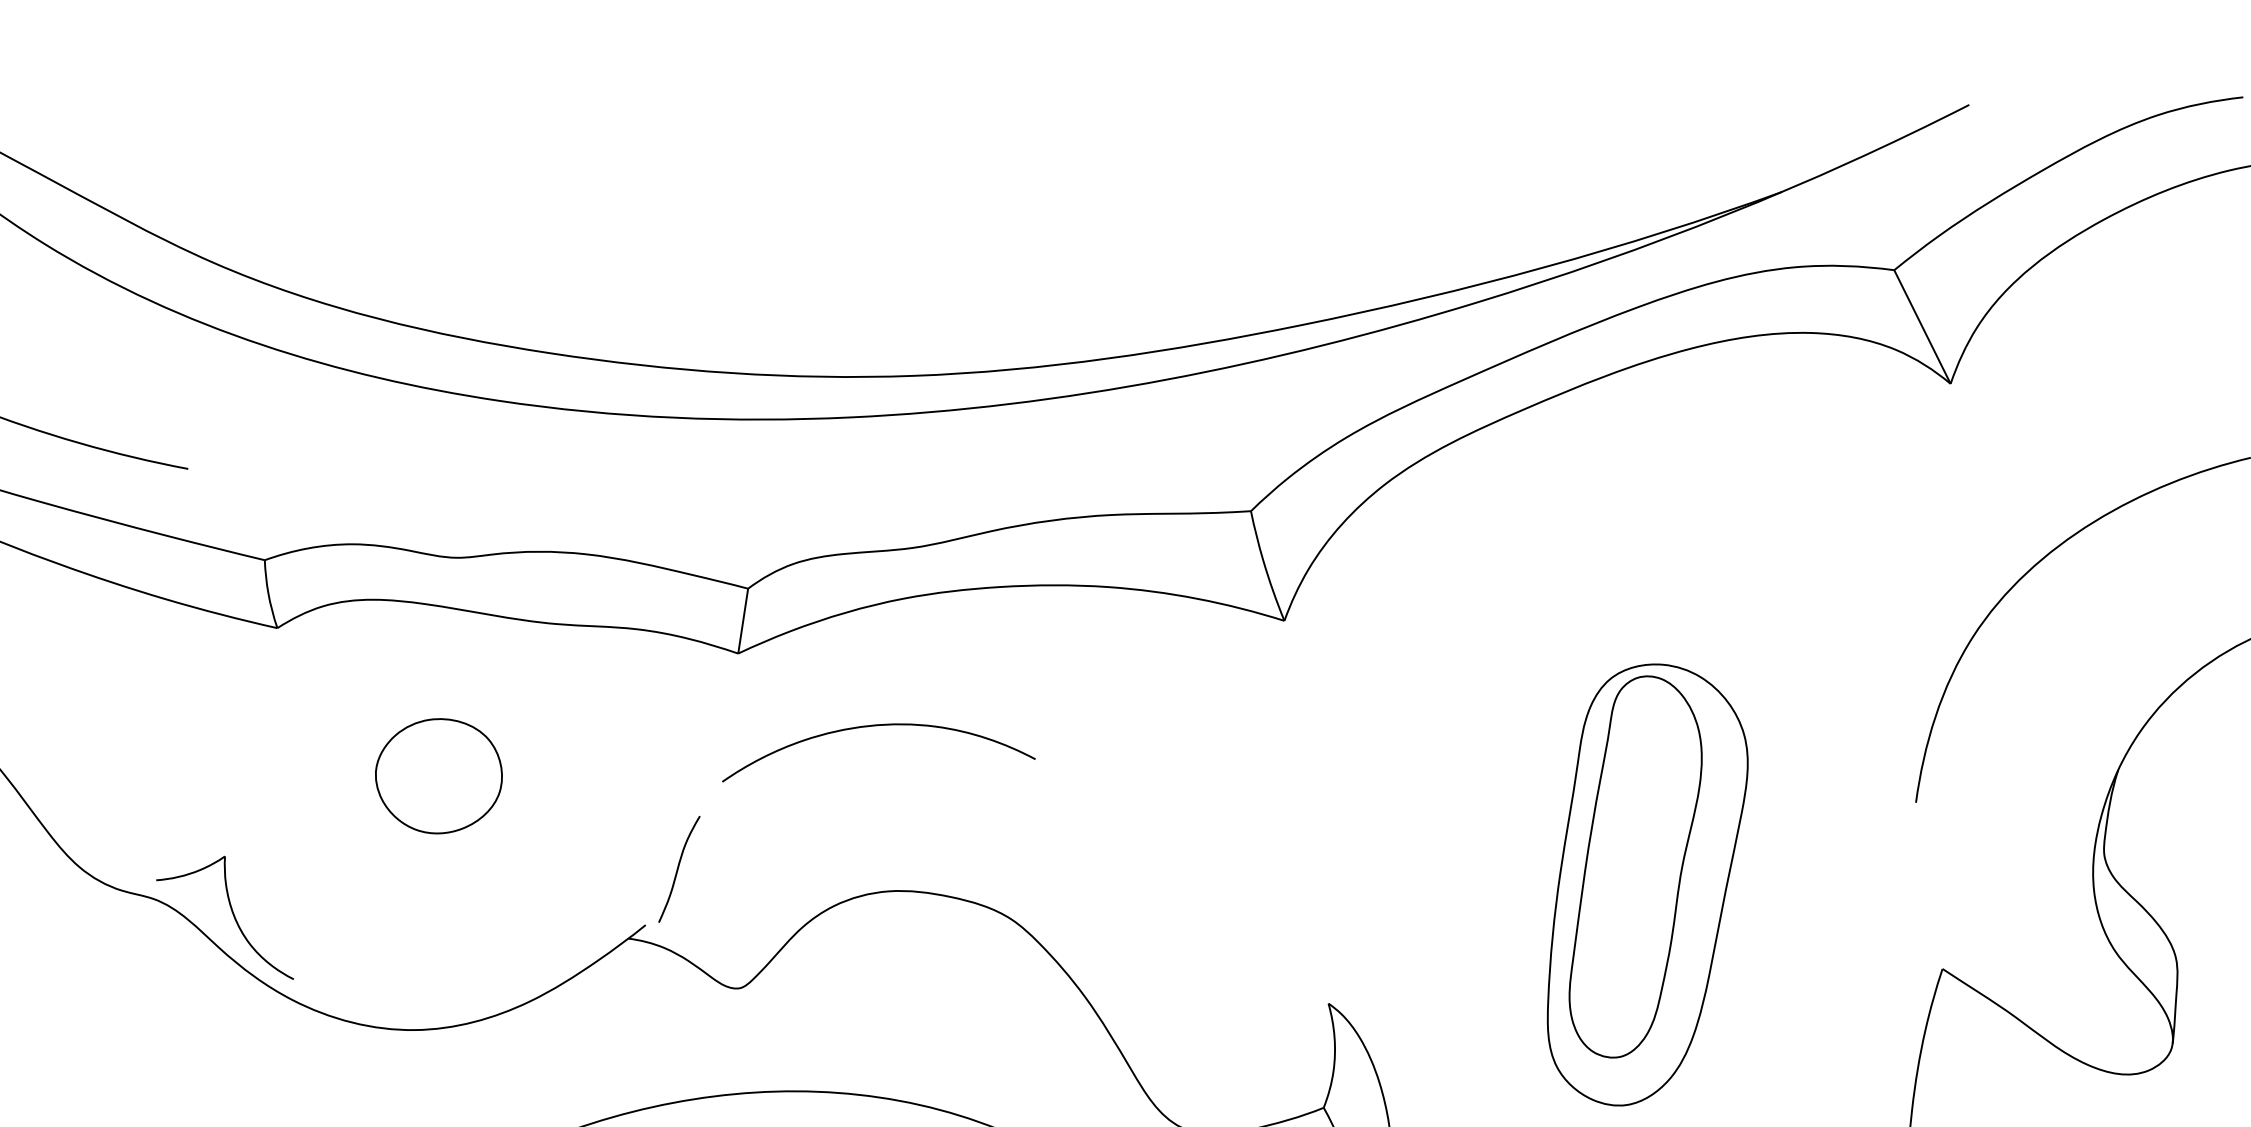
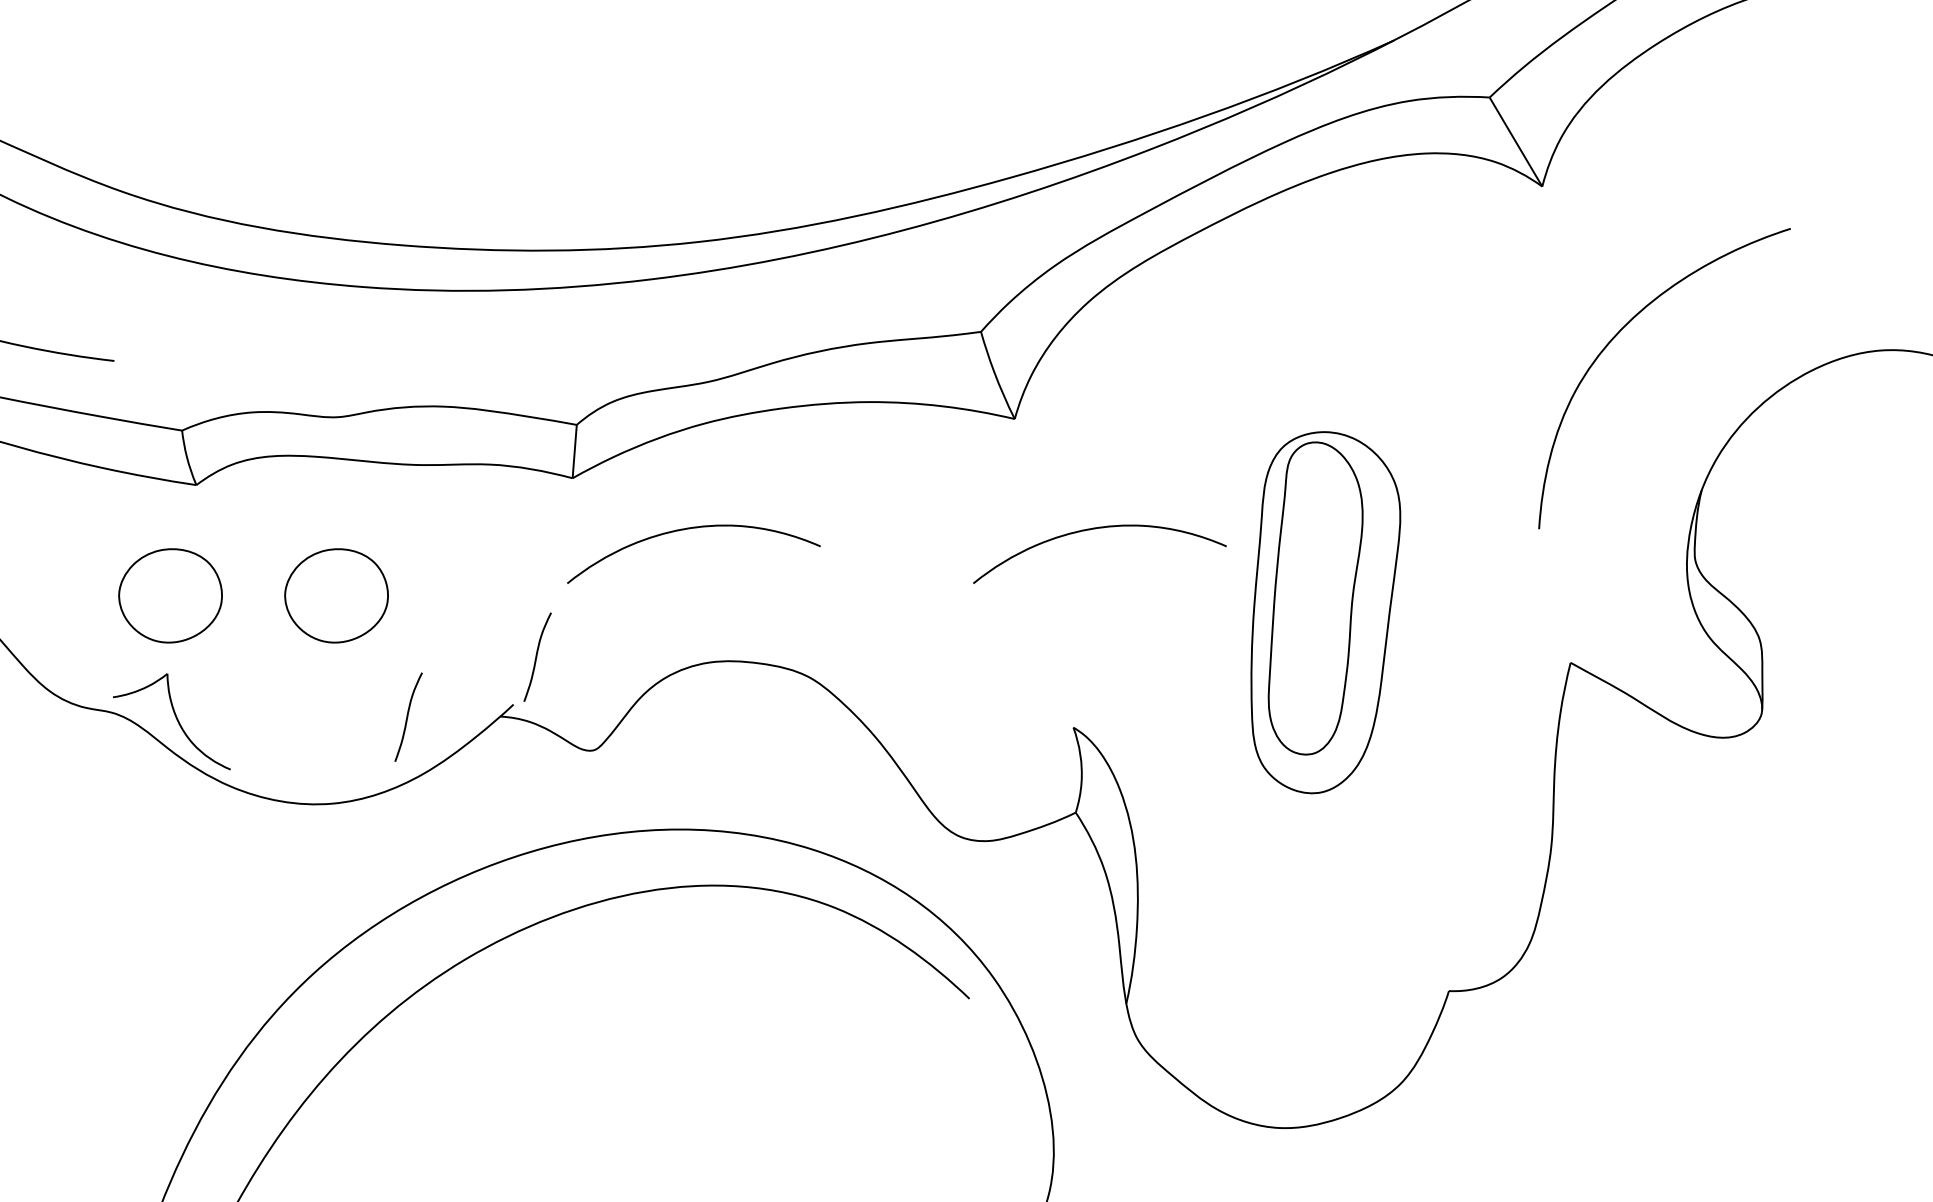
part: (235, 760) -> (170, 595), added
curve: (1373, 763) -> (1095, 529), added
curve: (516, 930) -> (408, 716), added

